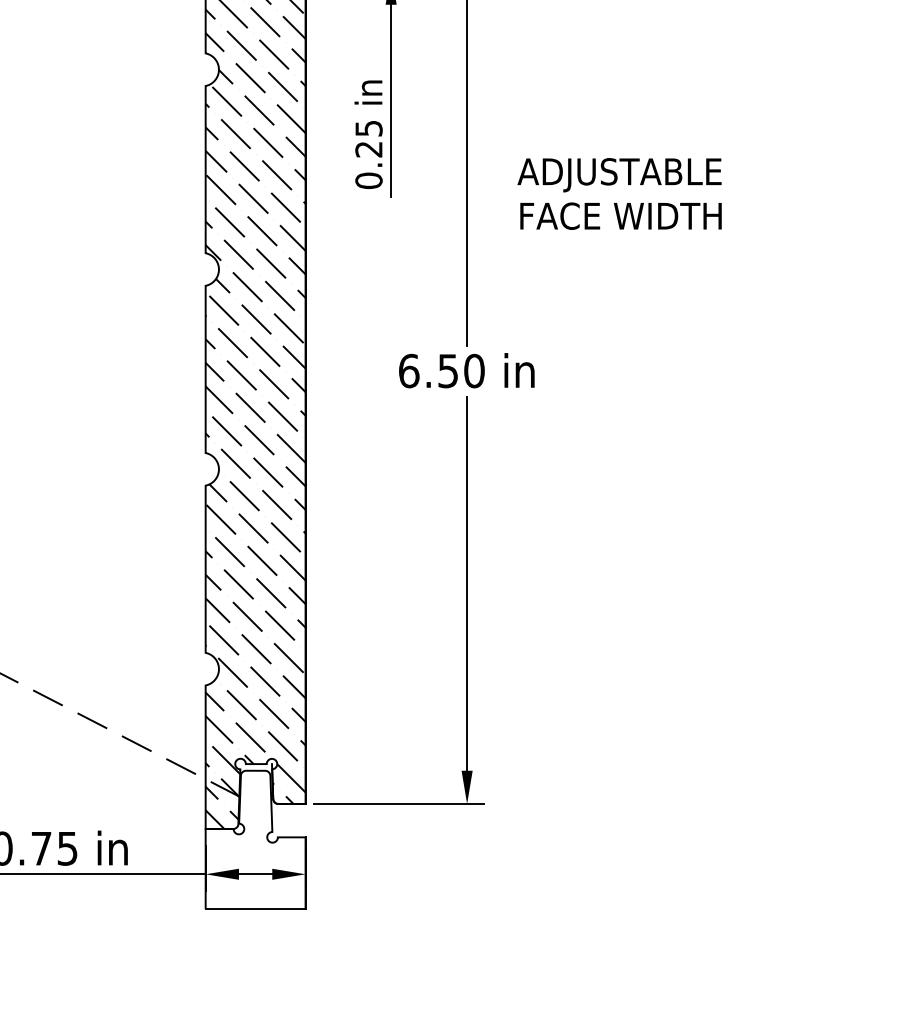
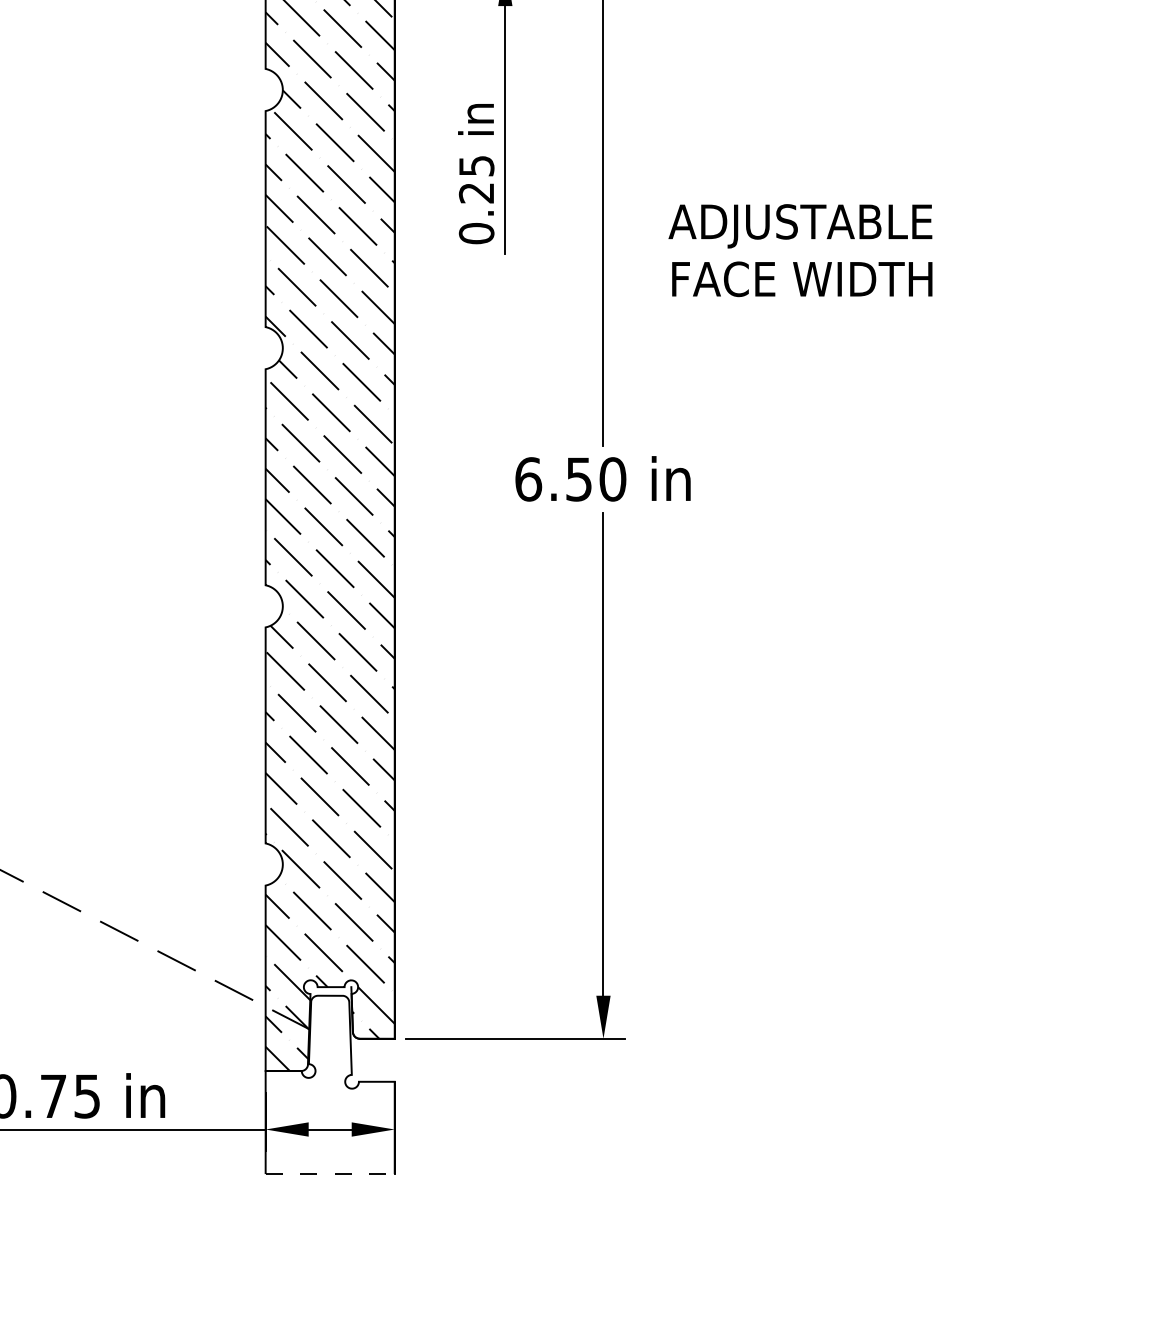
line: (255, 908) -> (330, 1173), solid -> dashed

